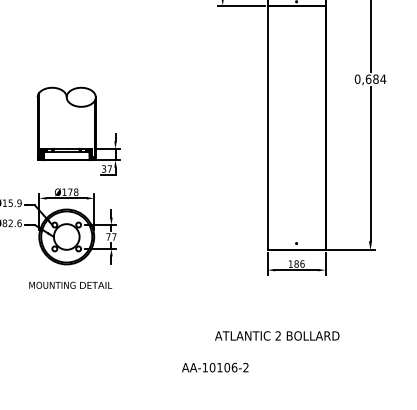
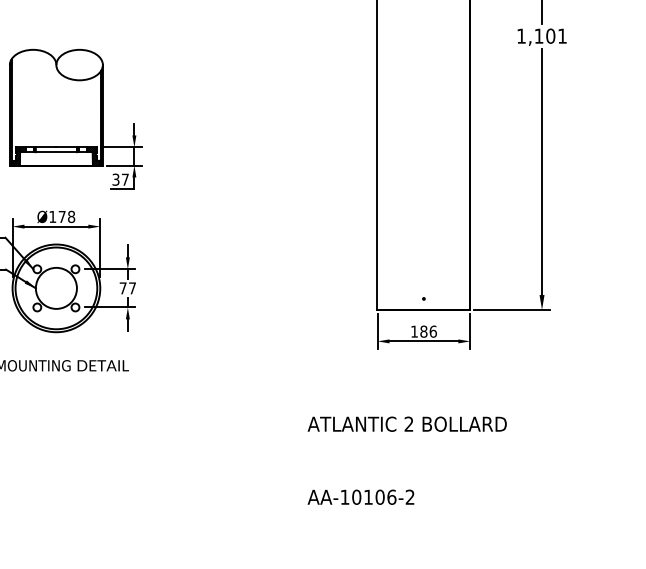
text: (370, 78) -> (542, 34), 0,684 -> 1,101
text: (277, 335) -> (407, 423), moved
text: (215, 367) -> (361, 497), moved

